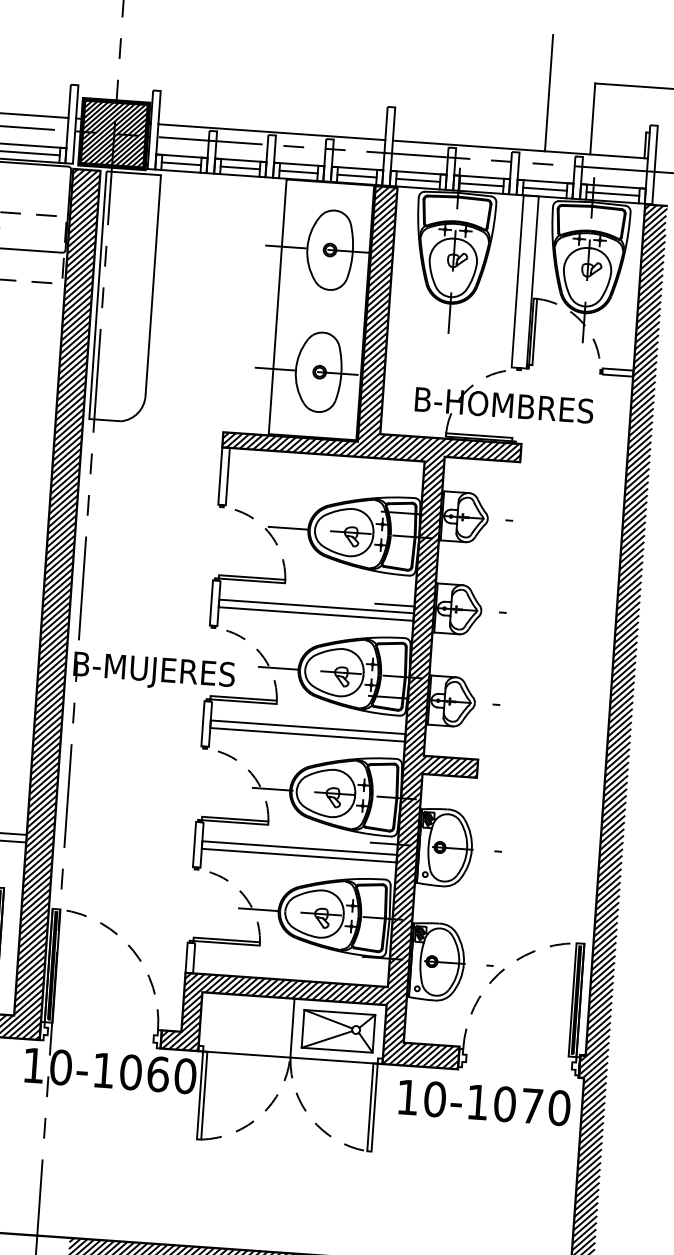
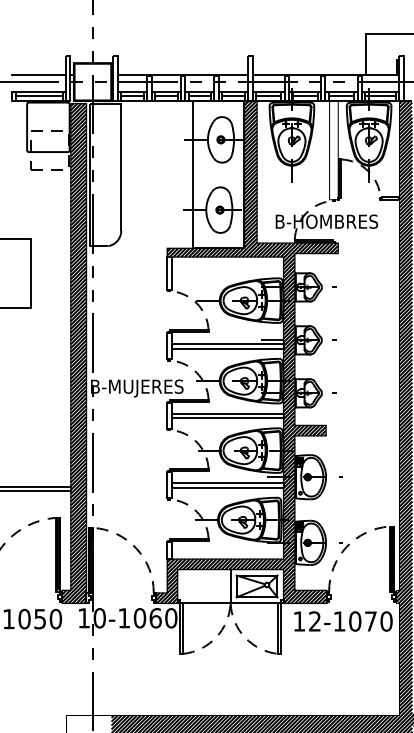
line: (548, 91) -> (339, 40), removed
hatch: (113, 132) -> (92, 81), removed
text: (435, 1099) -> (315, 621), 10-1070 -> 12-1070

